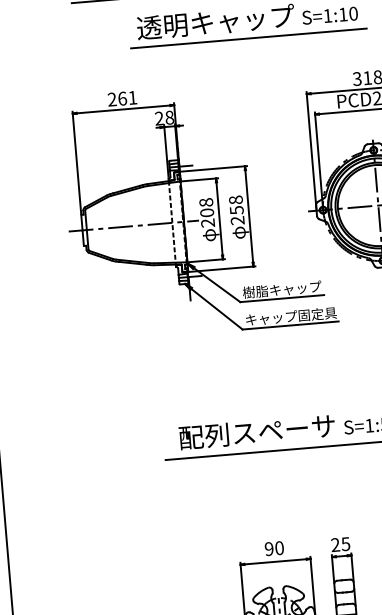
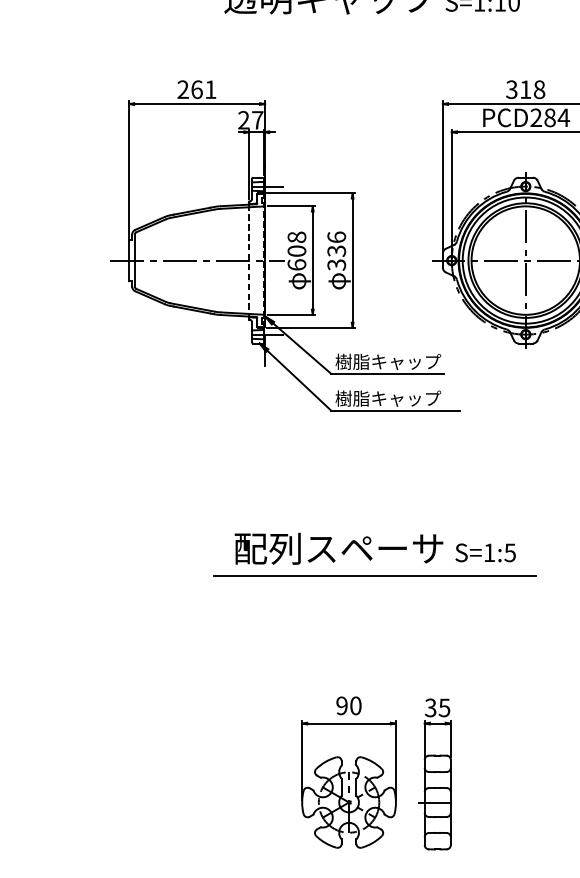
line: (249, 38) -> (372, 23), removed
text: (169, 117) -> (257, 120), 28 -> 27
text: (236, 209) -> (336, 250), 258 -> 336
text: (207, 222) -> (296, 264), 208 -> 608
text: (290, 316) -> (396, 398), キャップ固定具 -> 樹脂キャップ
text: (335, 545) -> (430, 708), 25 -> 35

